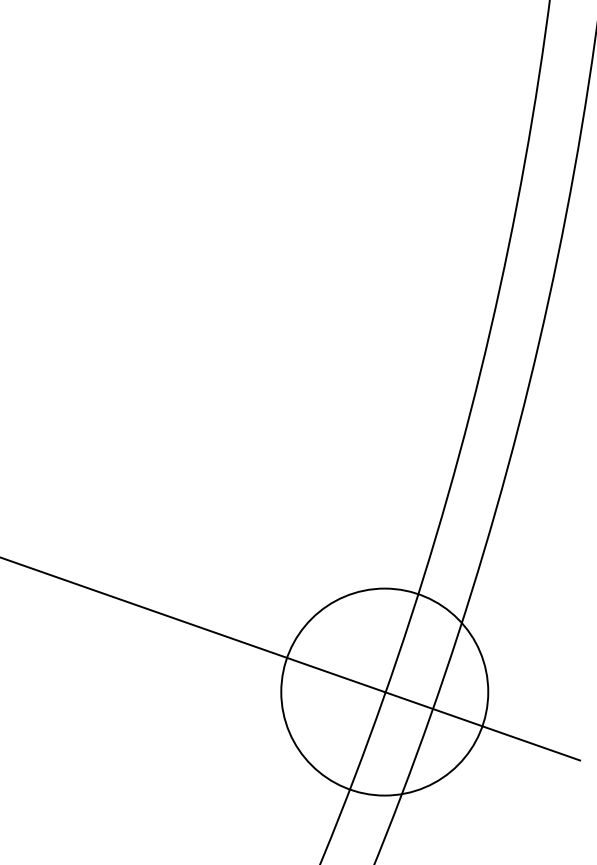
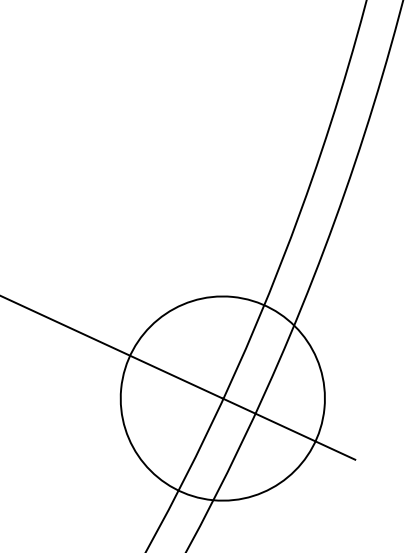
circle: (384, 691) -> (222, 398), size x1.4

